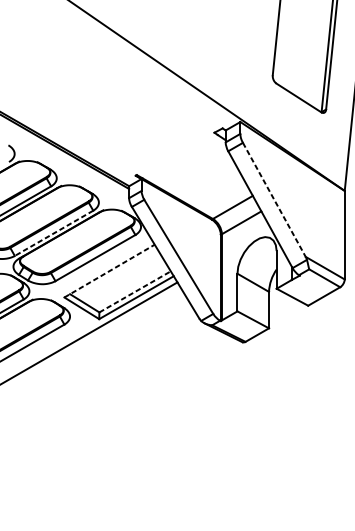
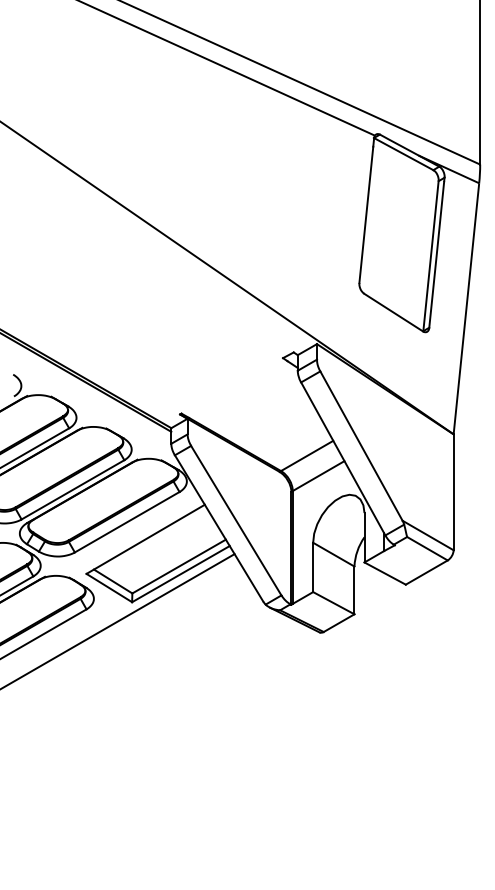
line: (274, 200) -> (361, 446), dashed -> solid
line: (53, 233) -> (72, 490), dashed -> solid
line: (110, 271) -> (146, 539), dashed -> solid
line: (135, 291) -> (179, 566), dashed -> solid

